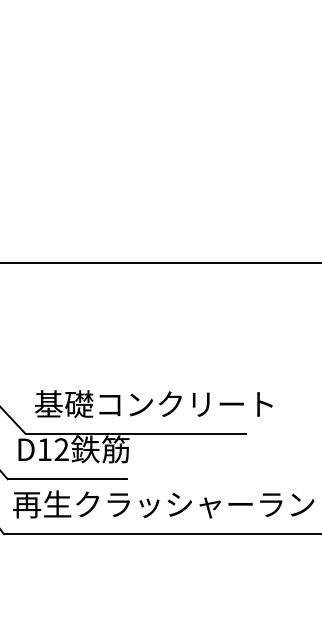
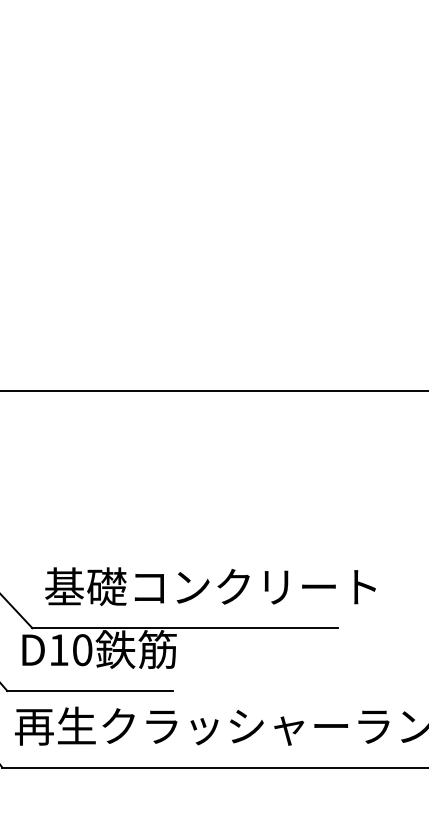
text: (61, 449) -> (82, 649), D12 -> D10

